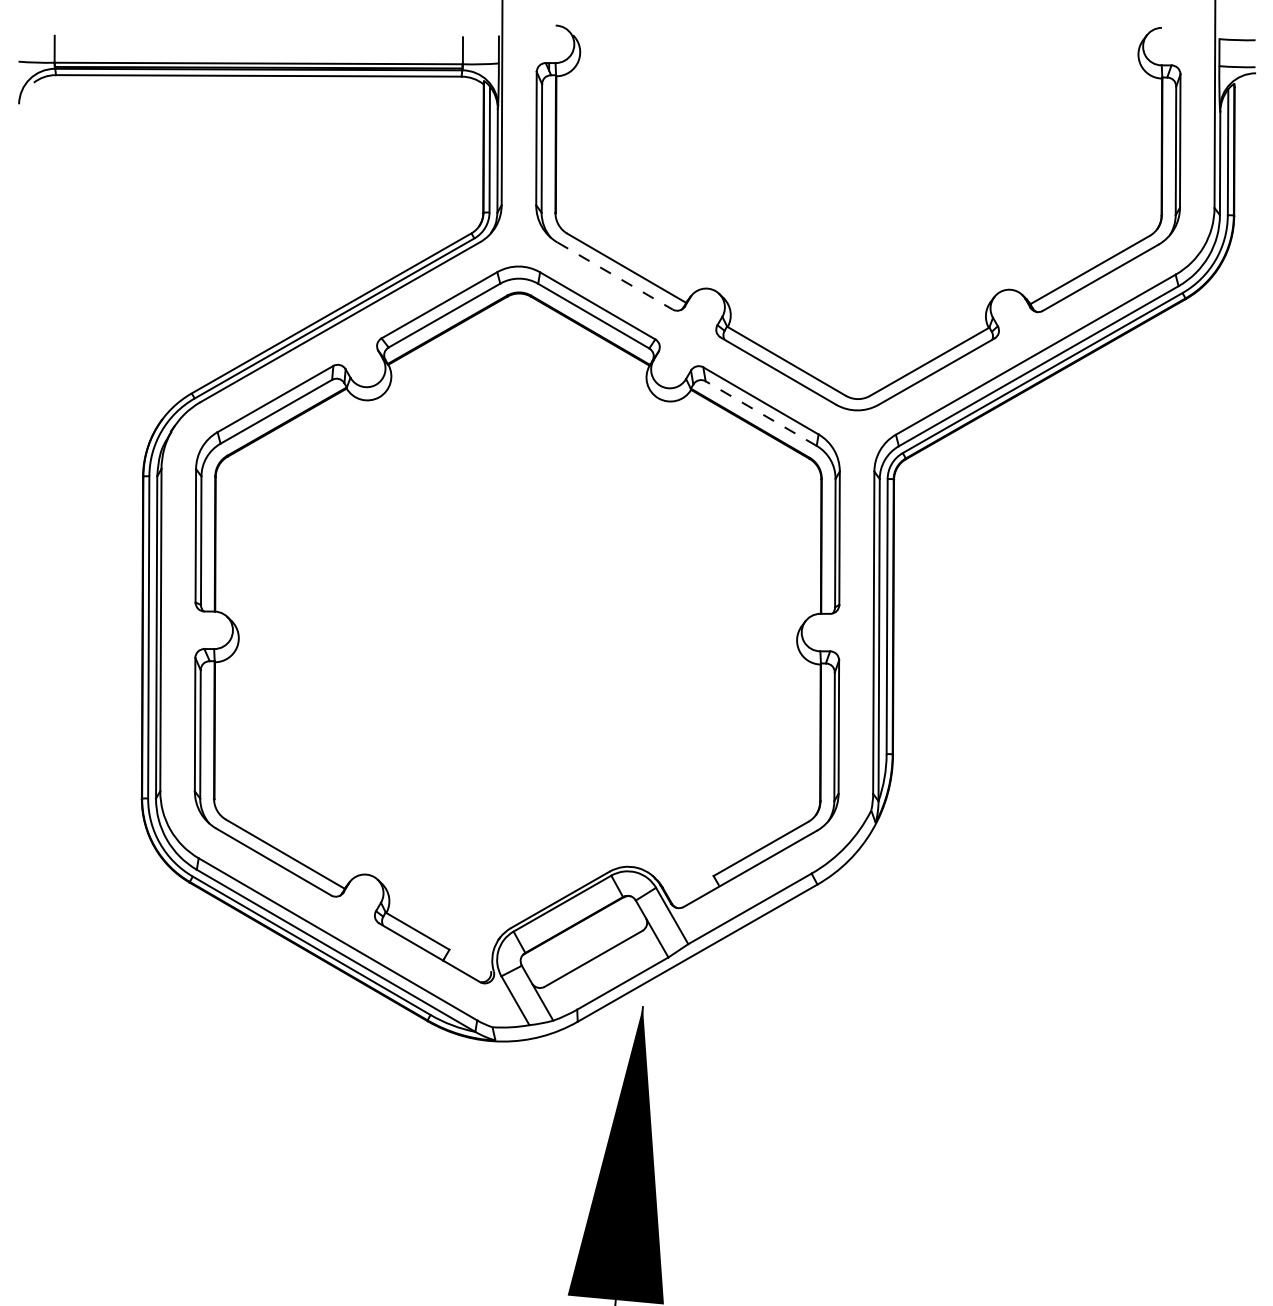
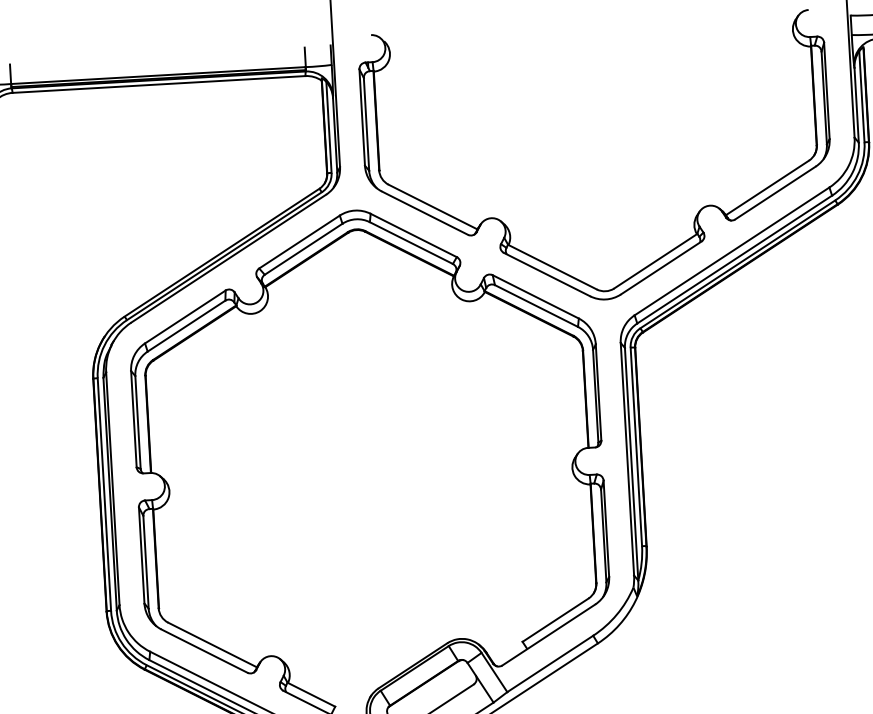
line: (615, 276) -> (425, 213), dashed -> solid
line: (760, 413) -> (535, 305), dashed -> solid

